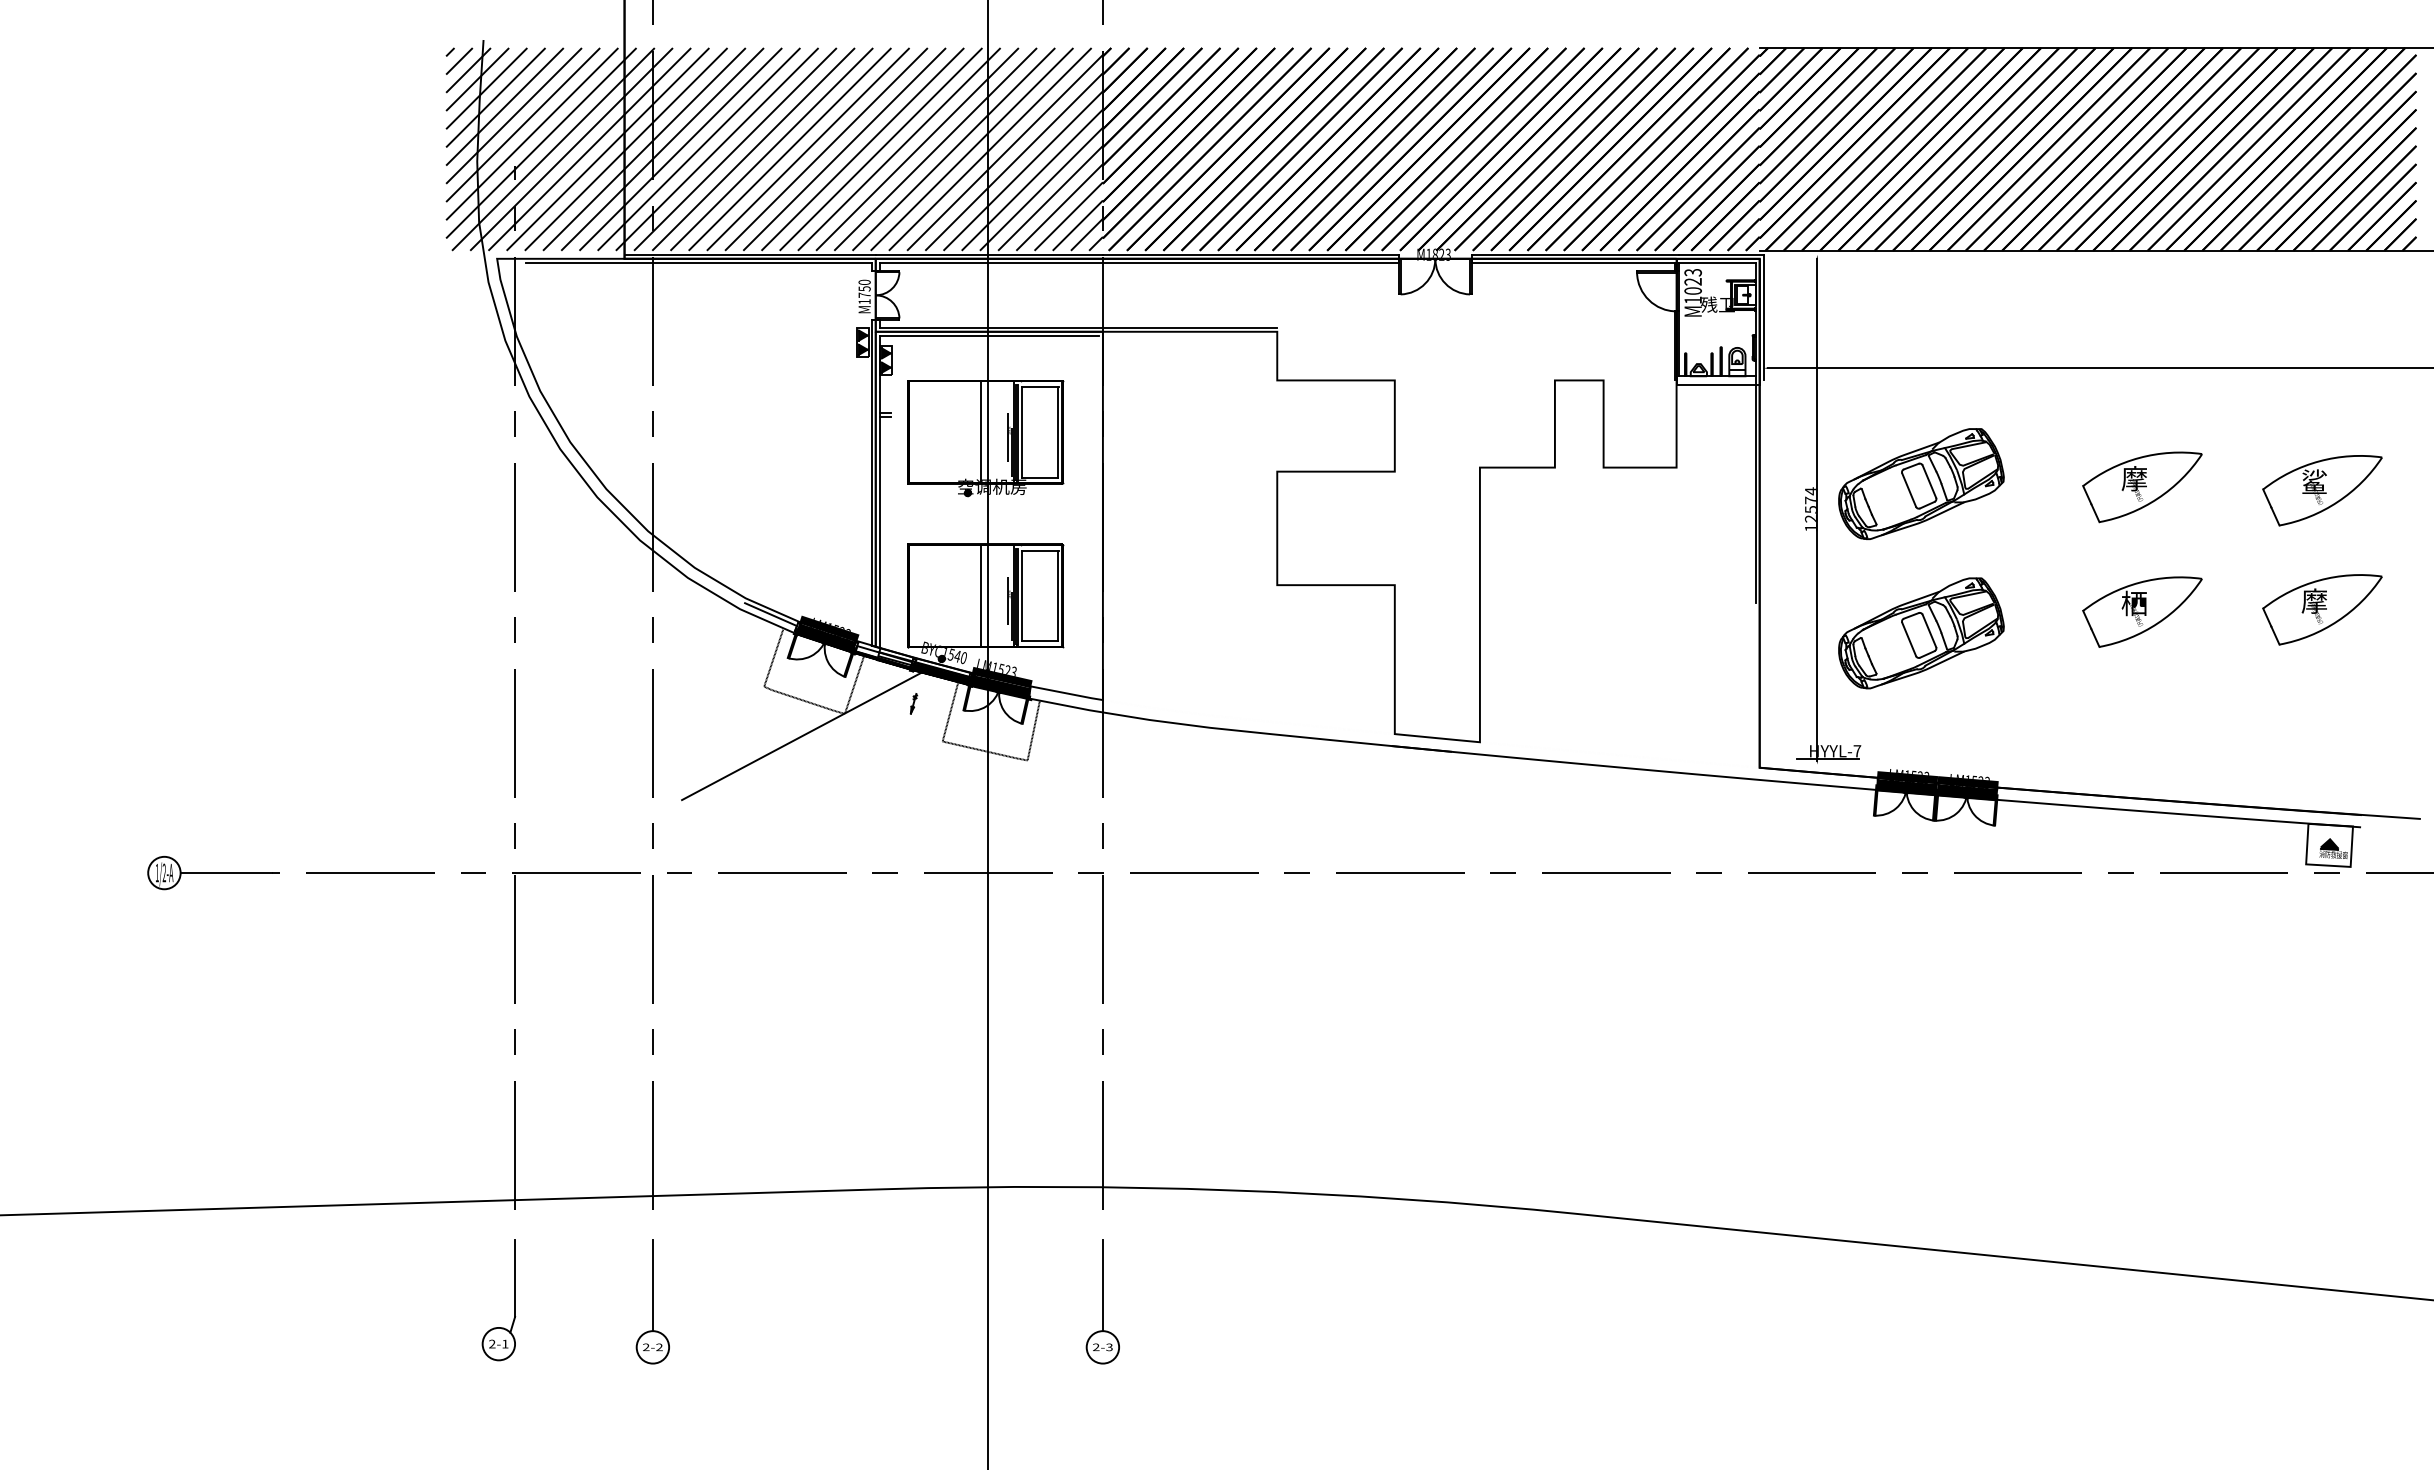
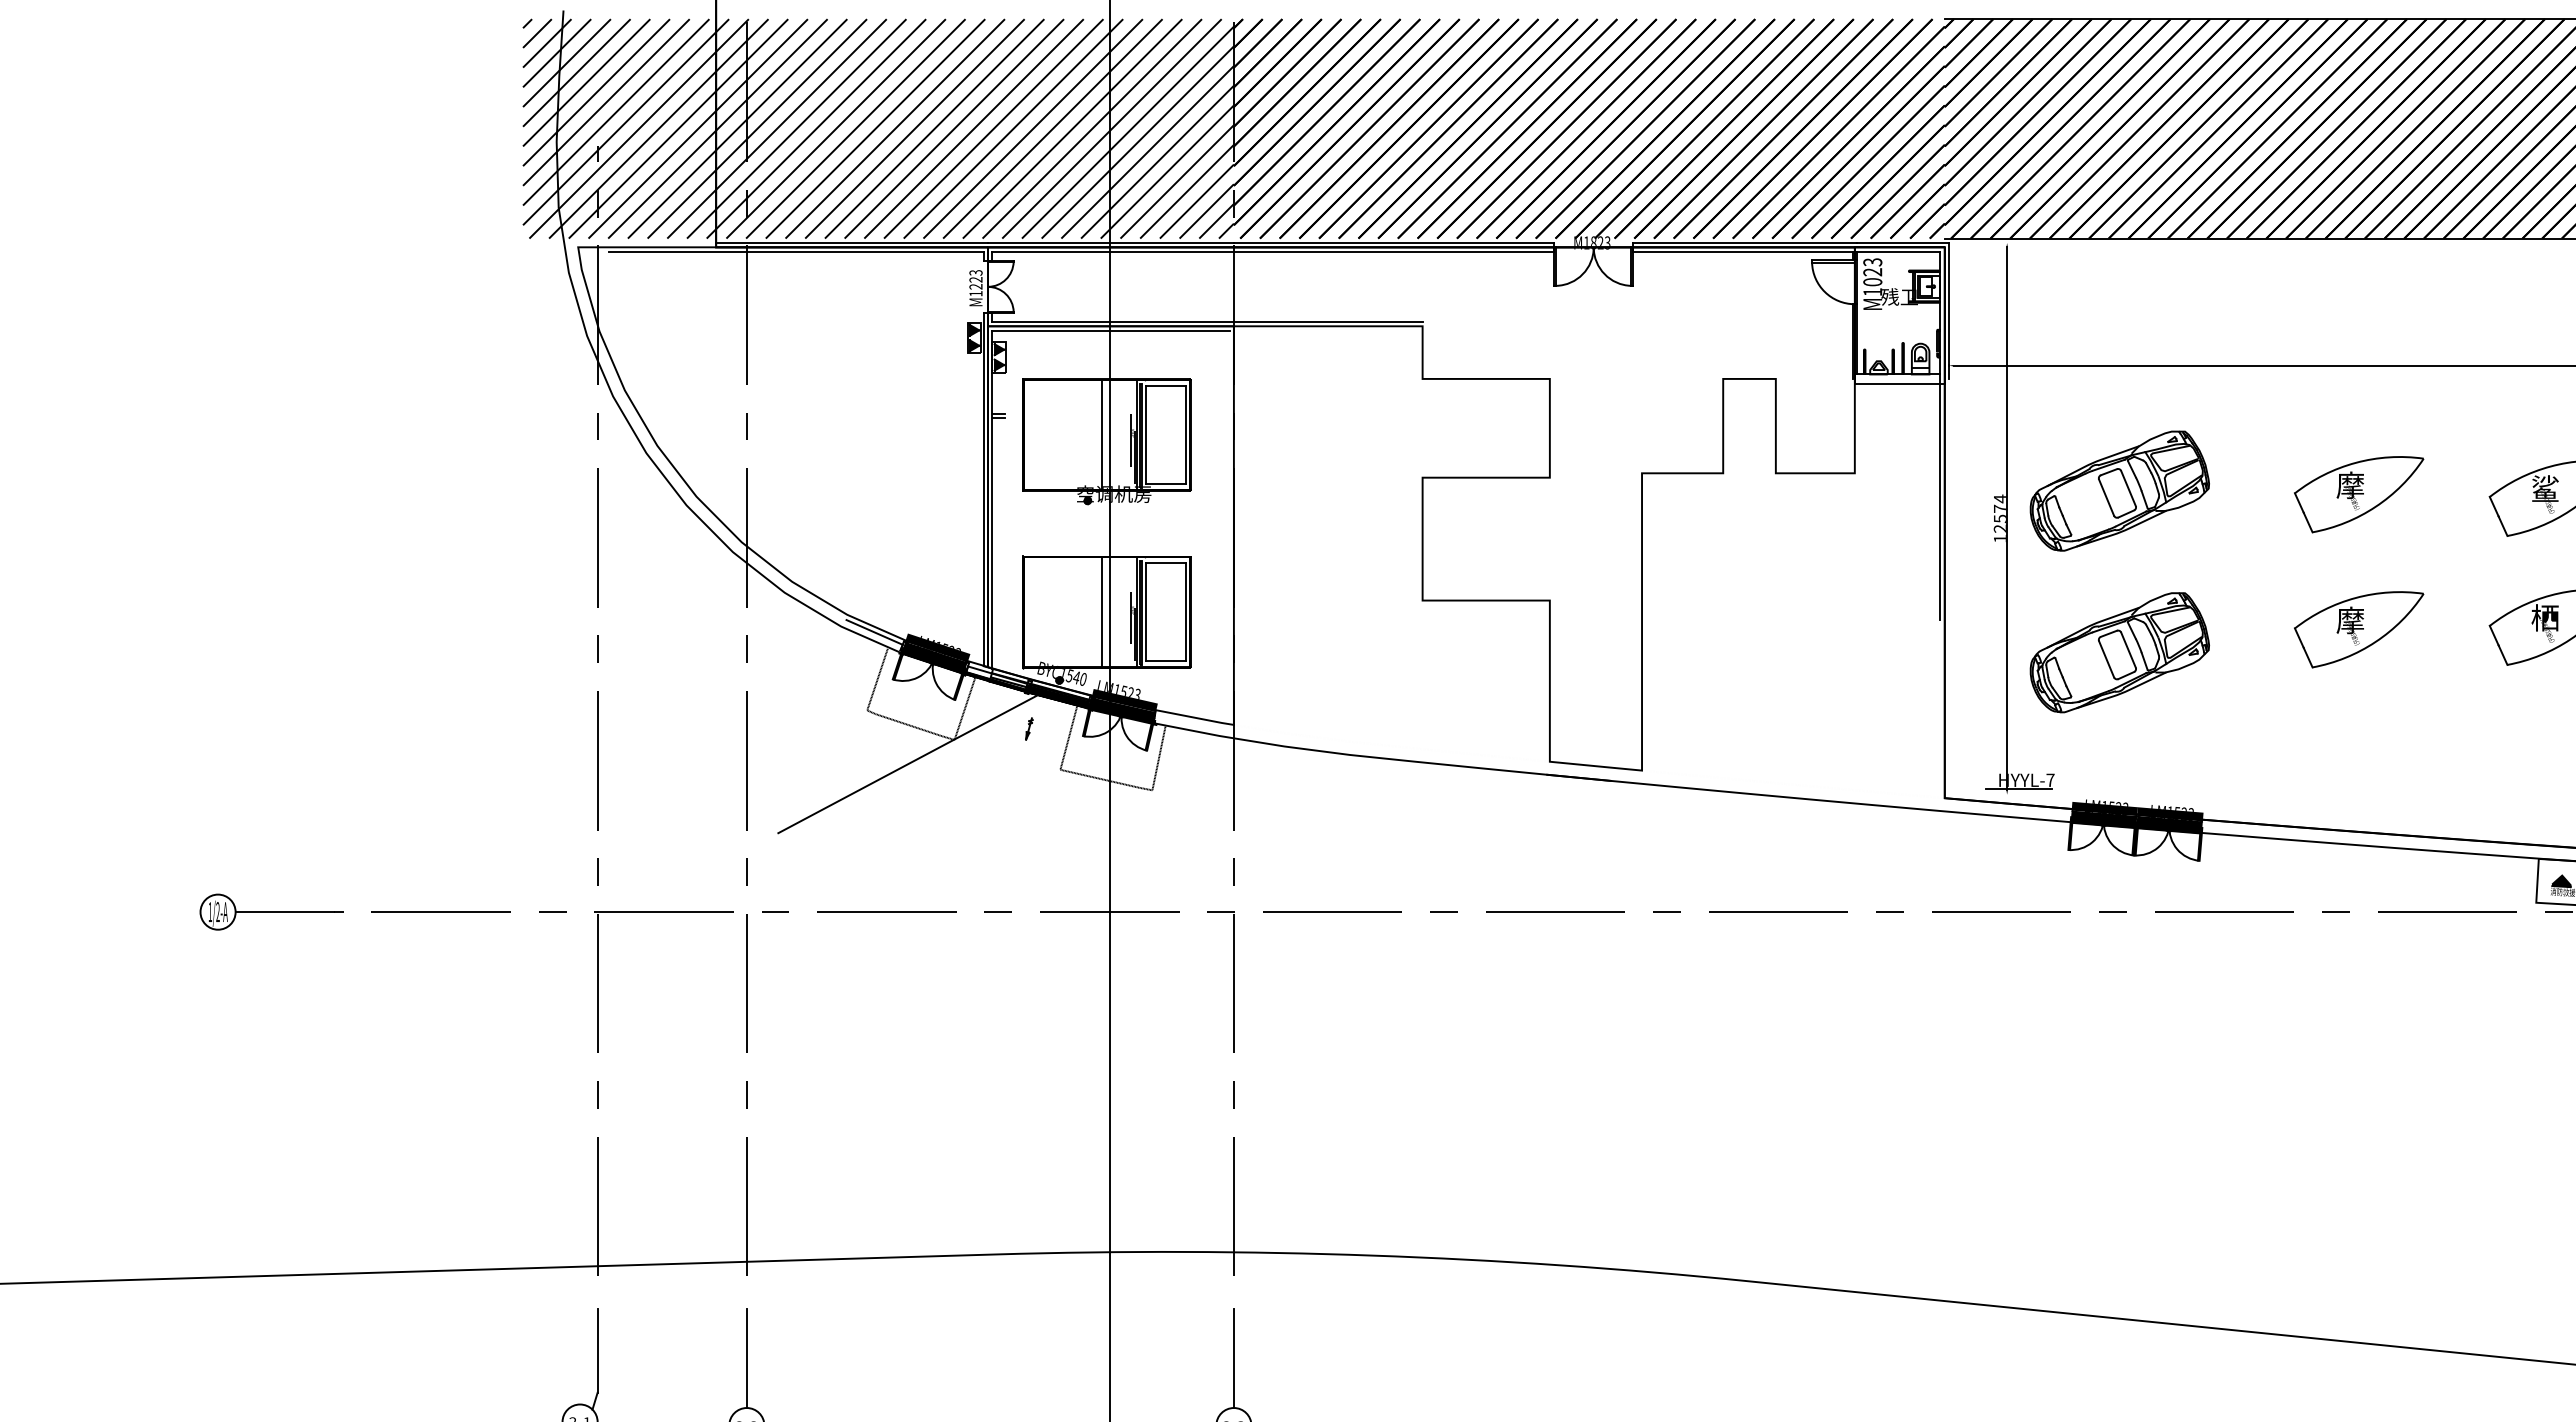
text: (864, 288) -> (975, 279), M1750 -> M1223
text: (2313, 600) -> (2544, 617), 摩 -> 栖
text: (2133, 603) -> (2349, 620), 栖 -> 摩

